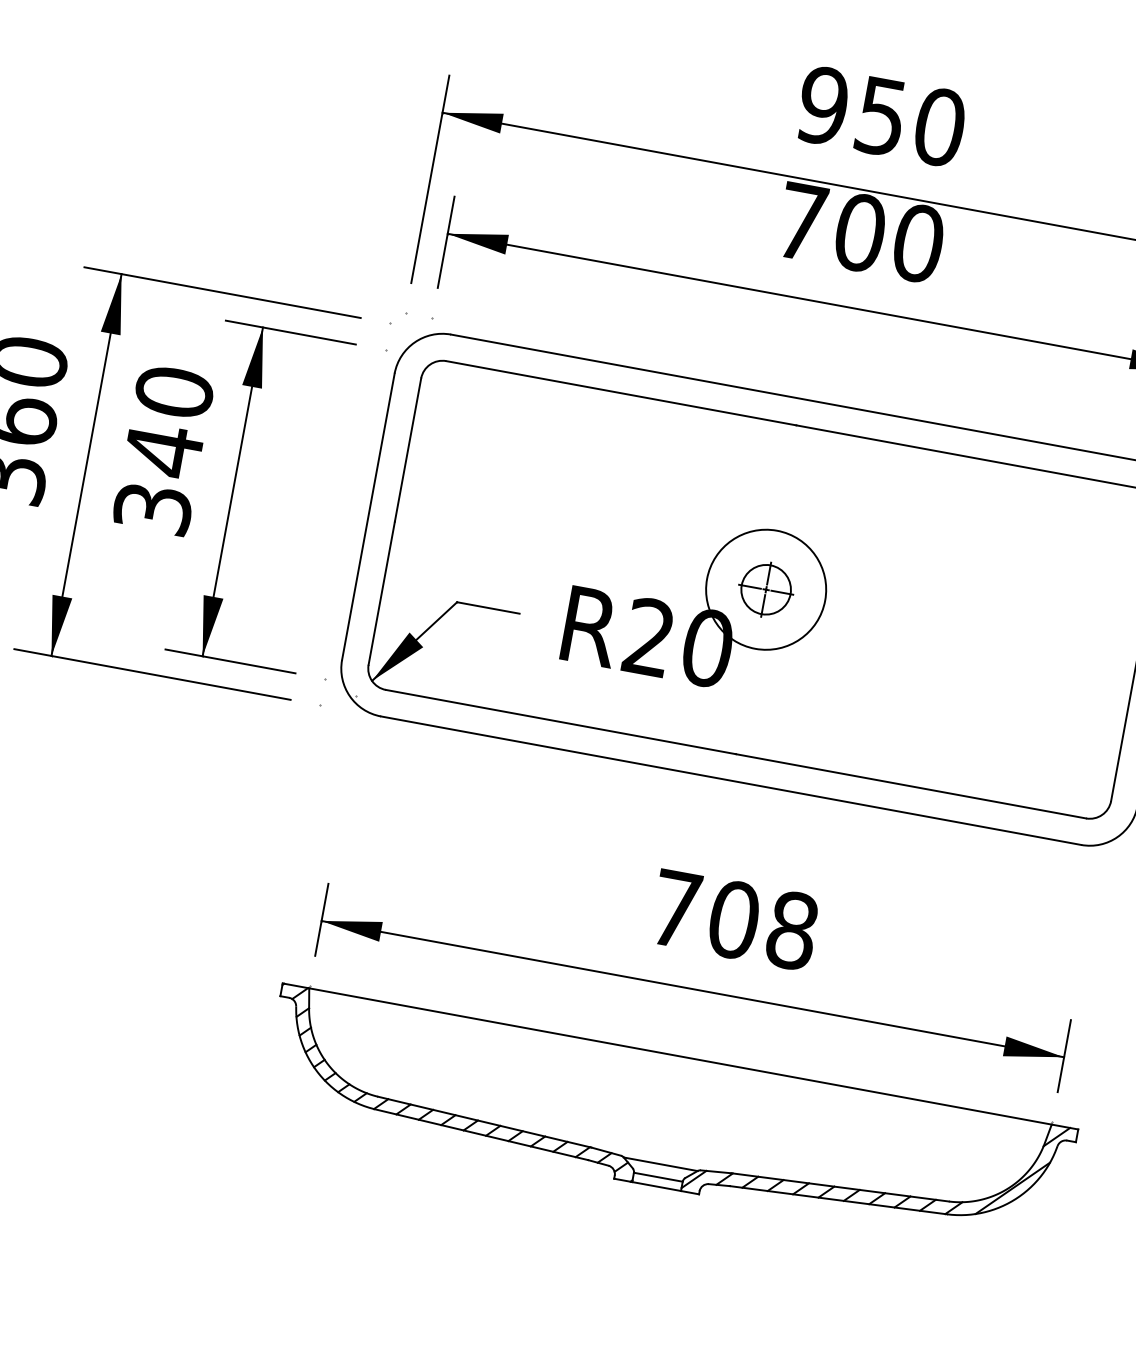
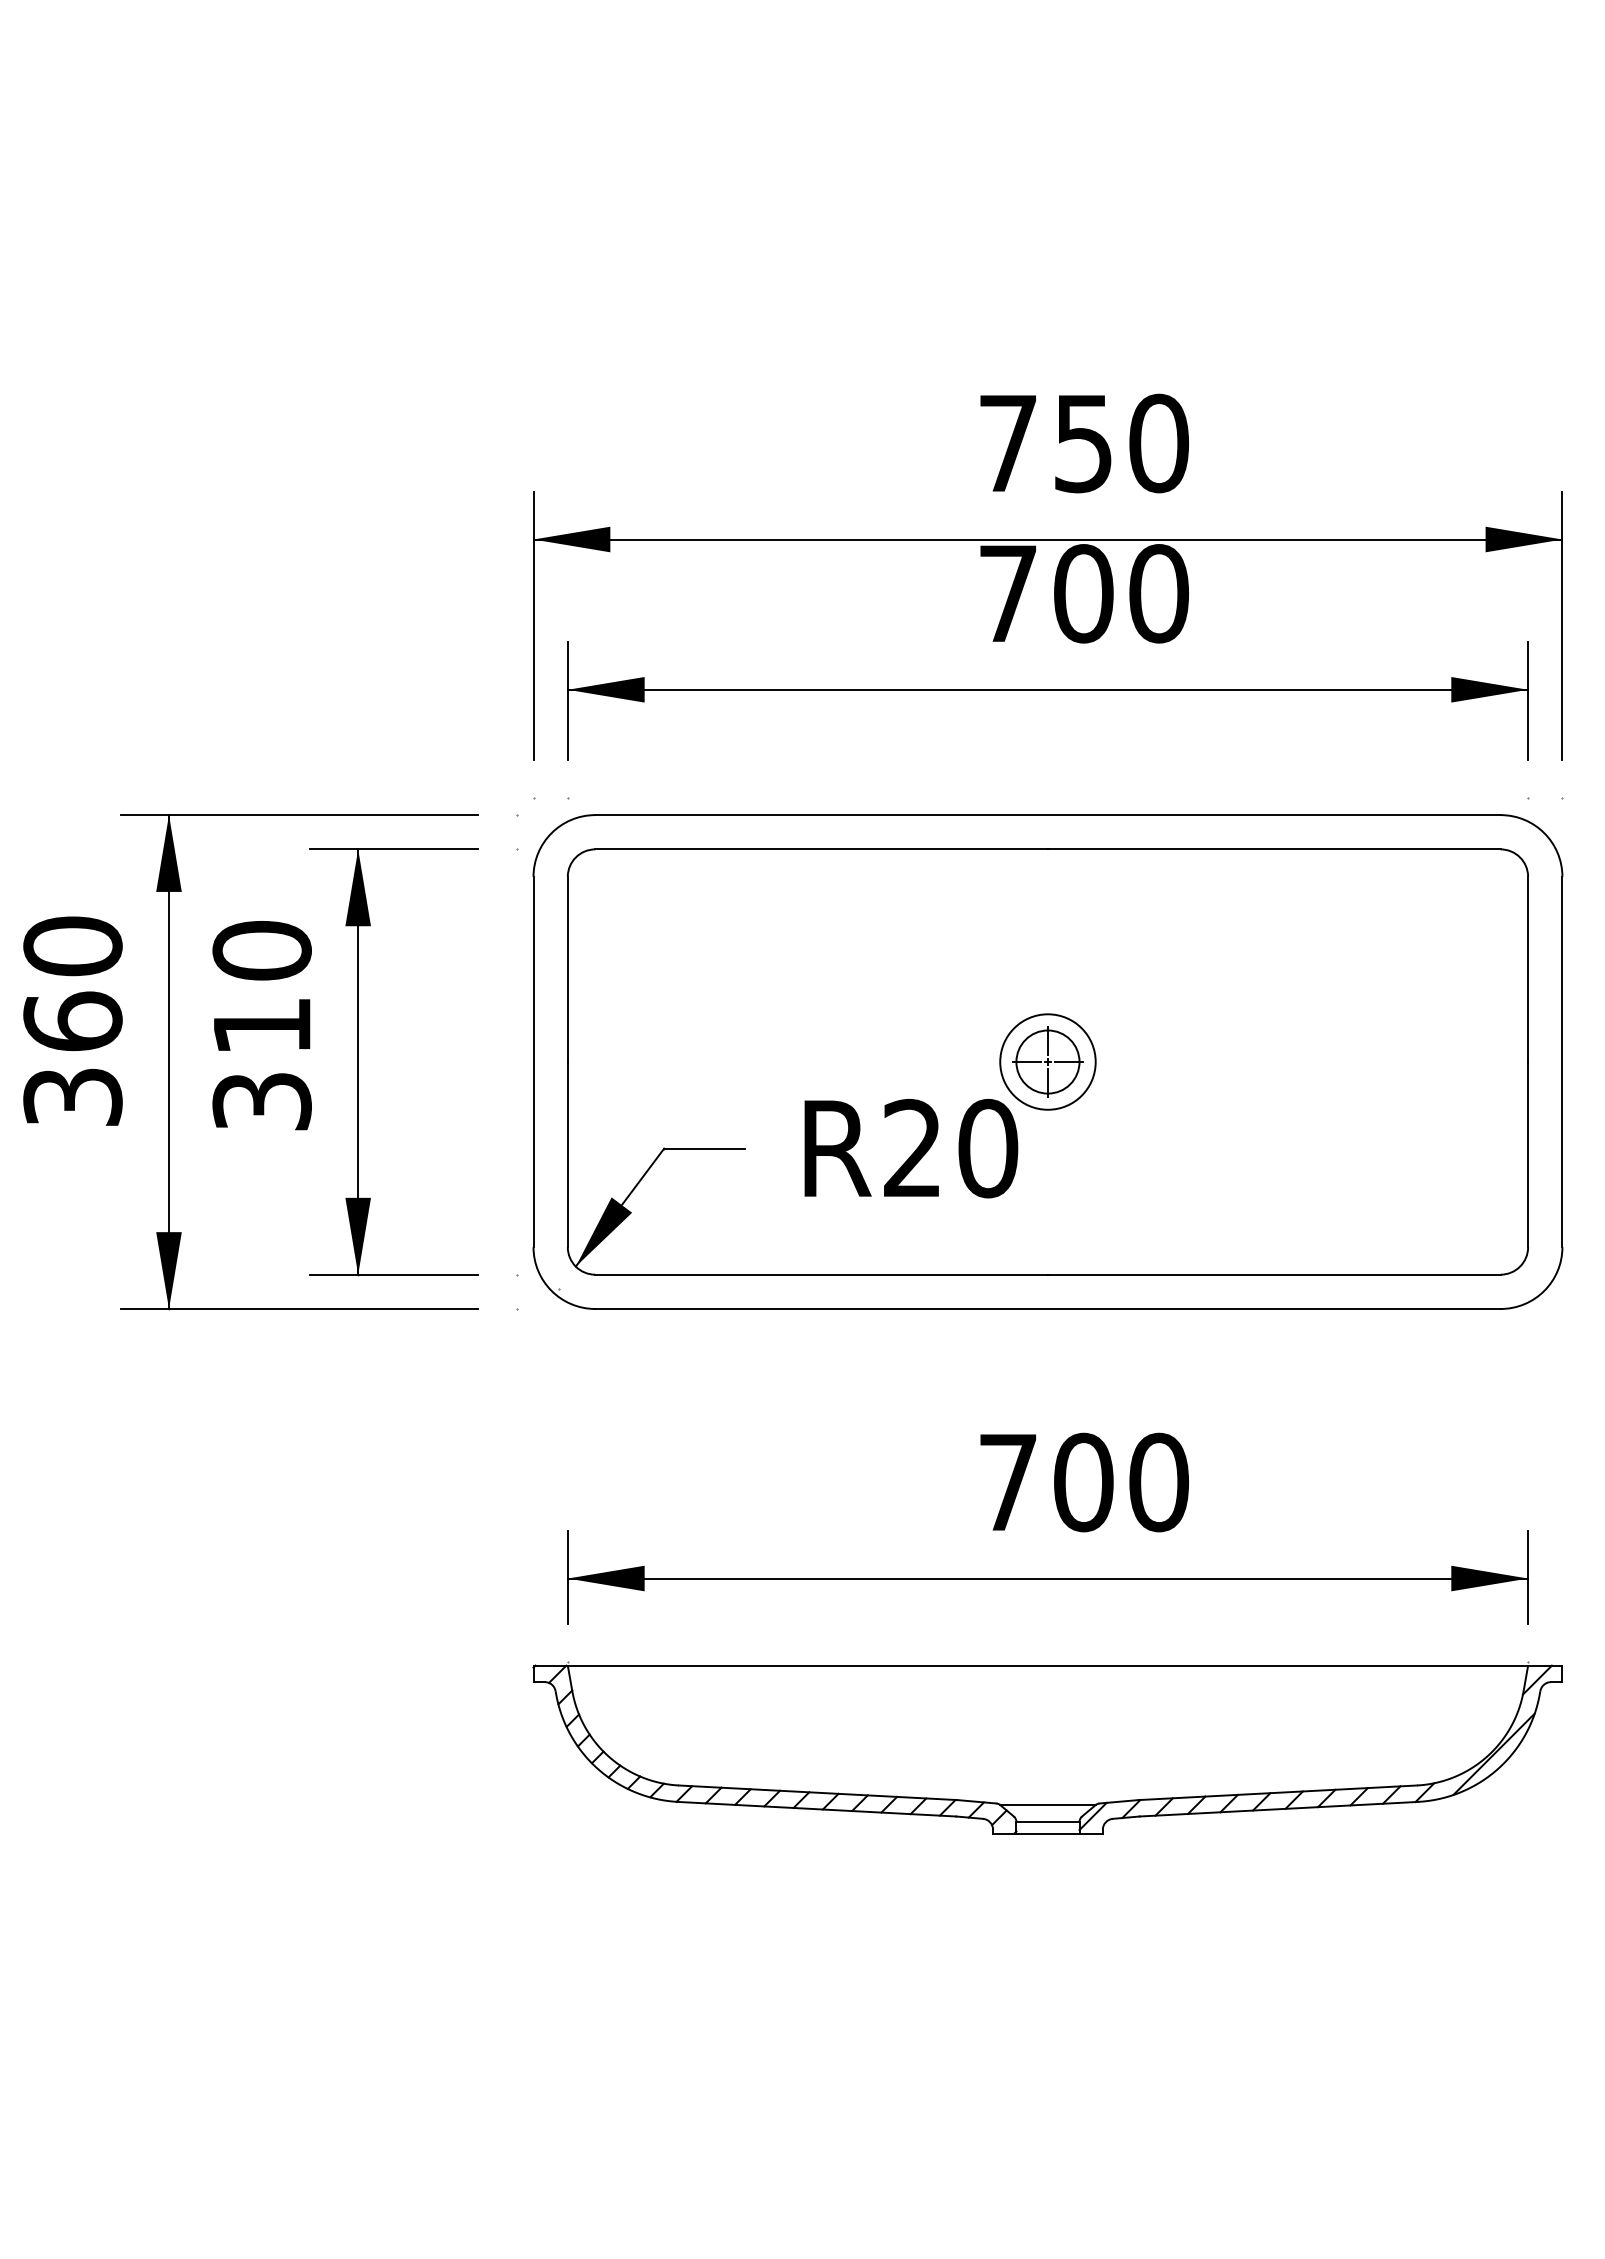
text: (822, 105) -> (1007, 443), 950 -> 750
text: (163, 450) -> (262, 1026), 340 -> 310
circle: (765, 589) -> (1047, 1061), size x0.62
text: (792, 930) -> (1159, 1482), 708 -> 700

